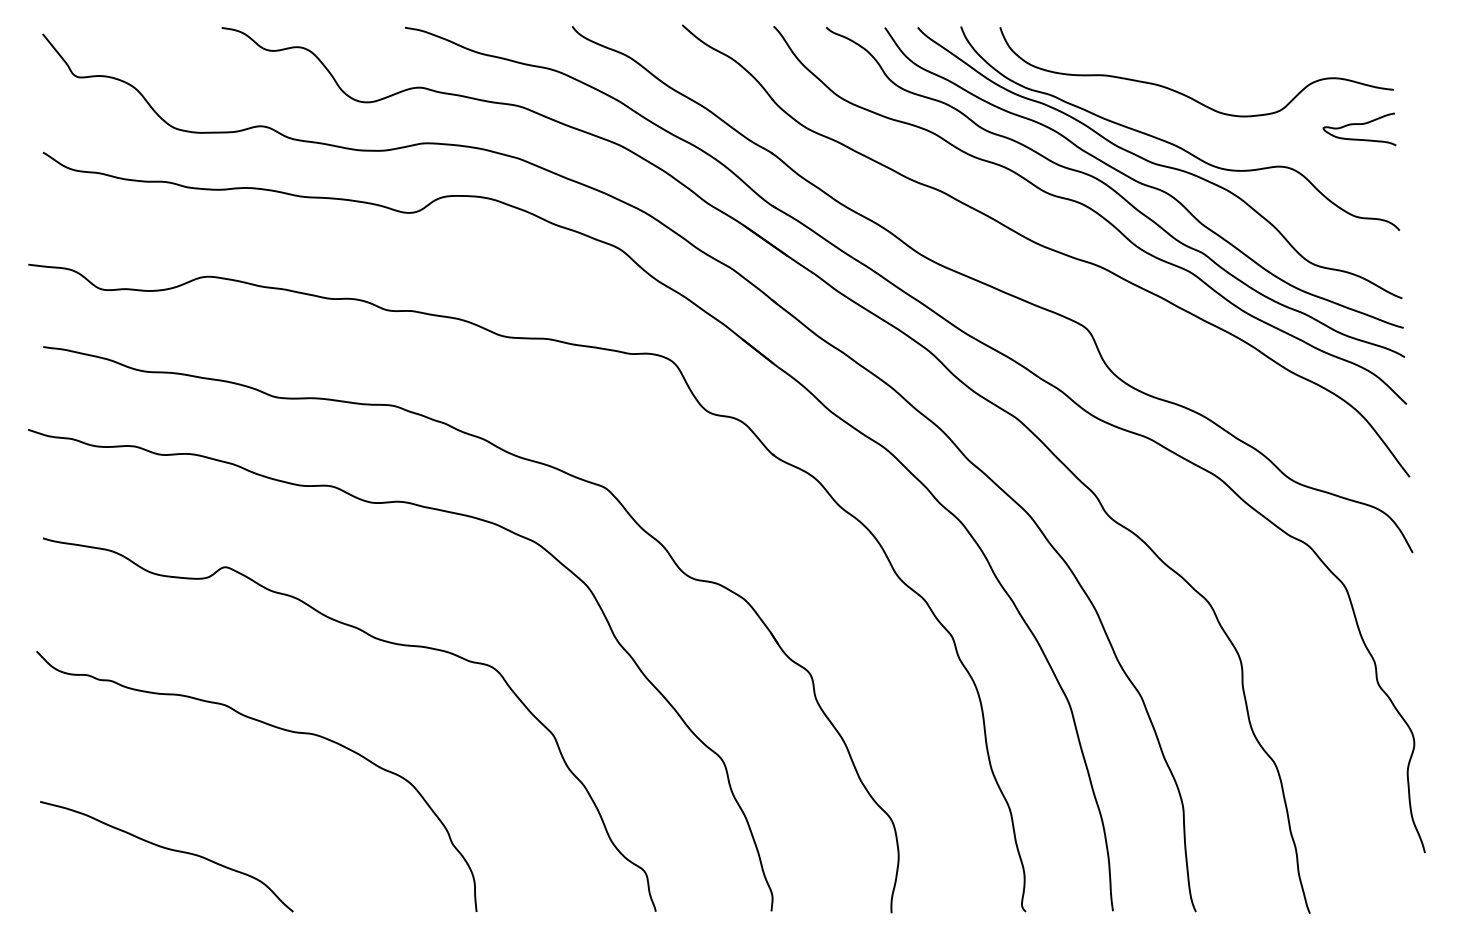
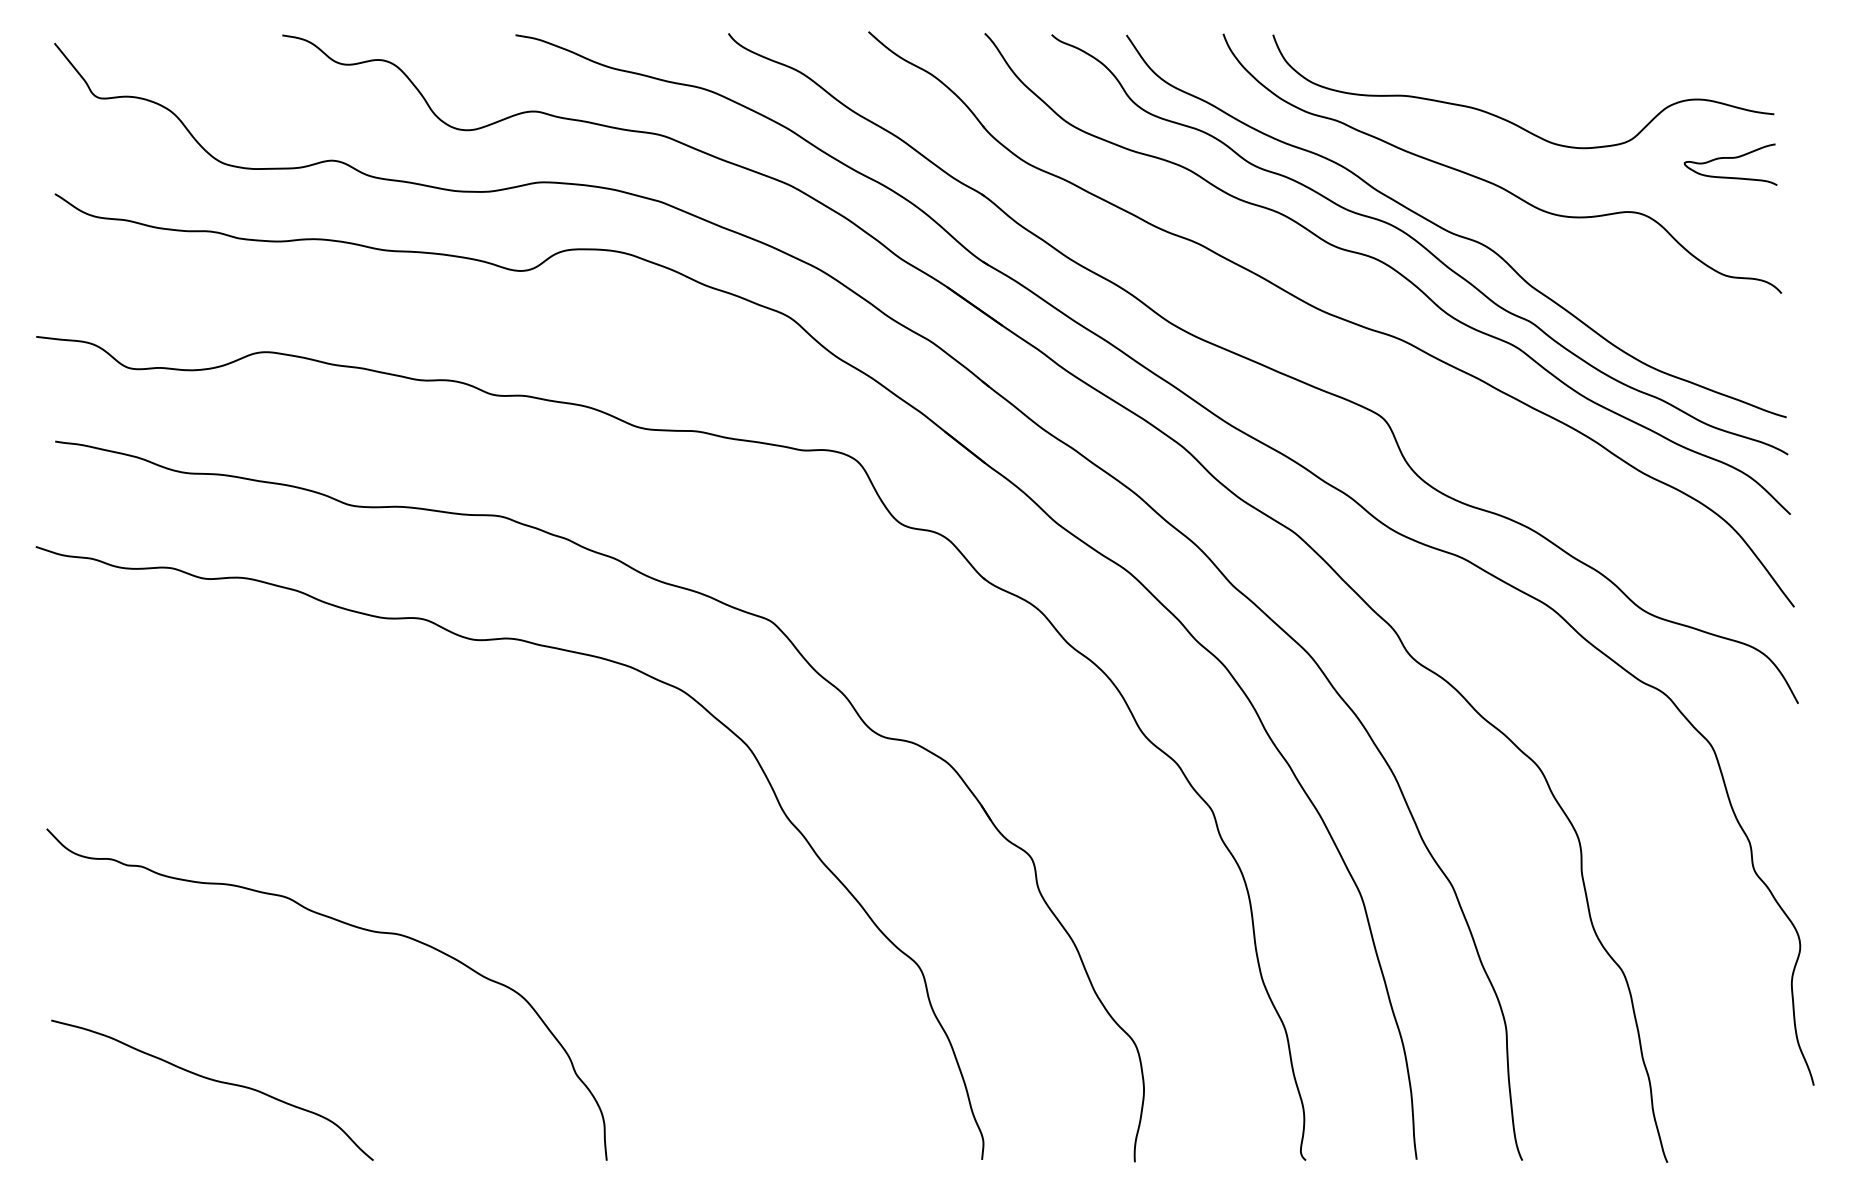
curve: (1159, 164) -> (1476, 209), removed
curve: (378, 639) -> (481, 814), removed

